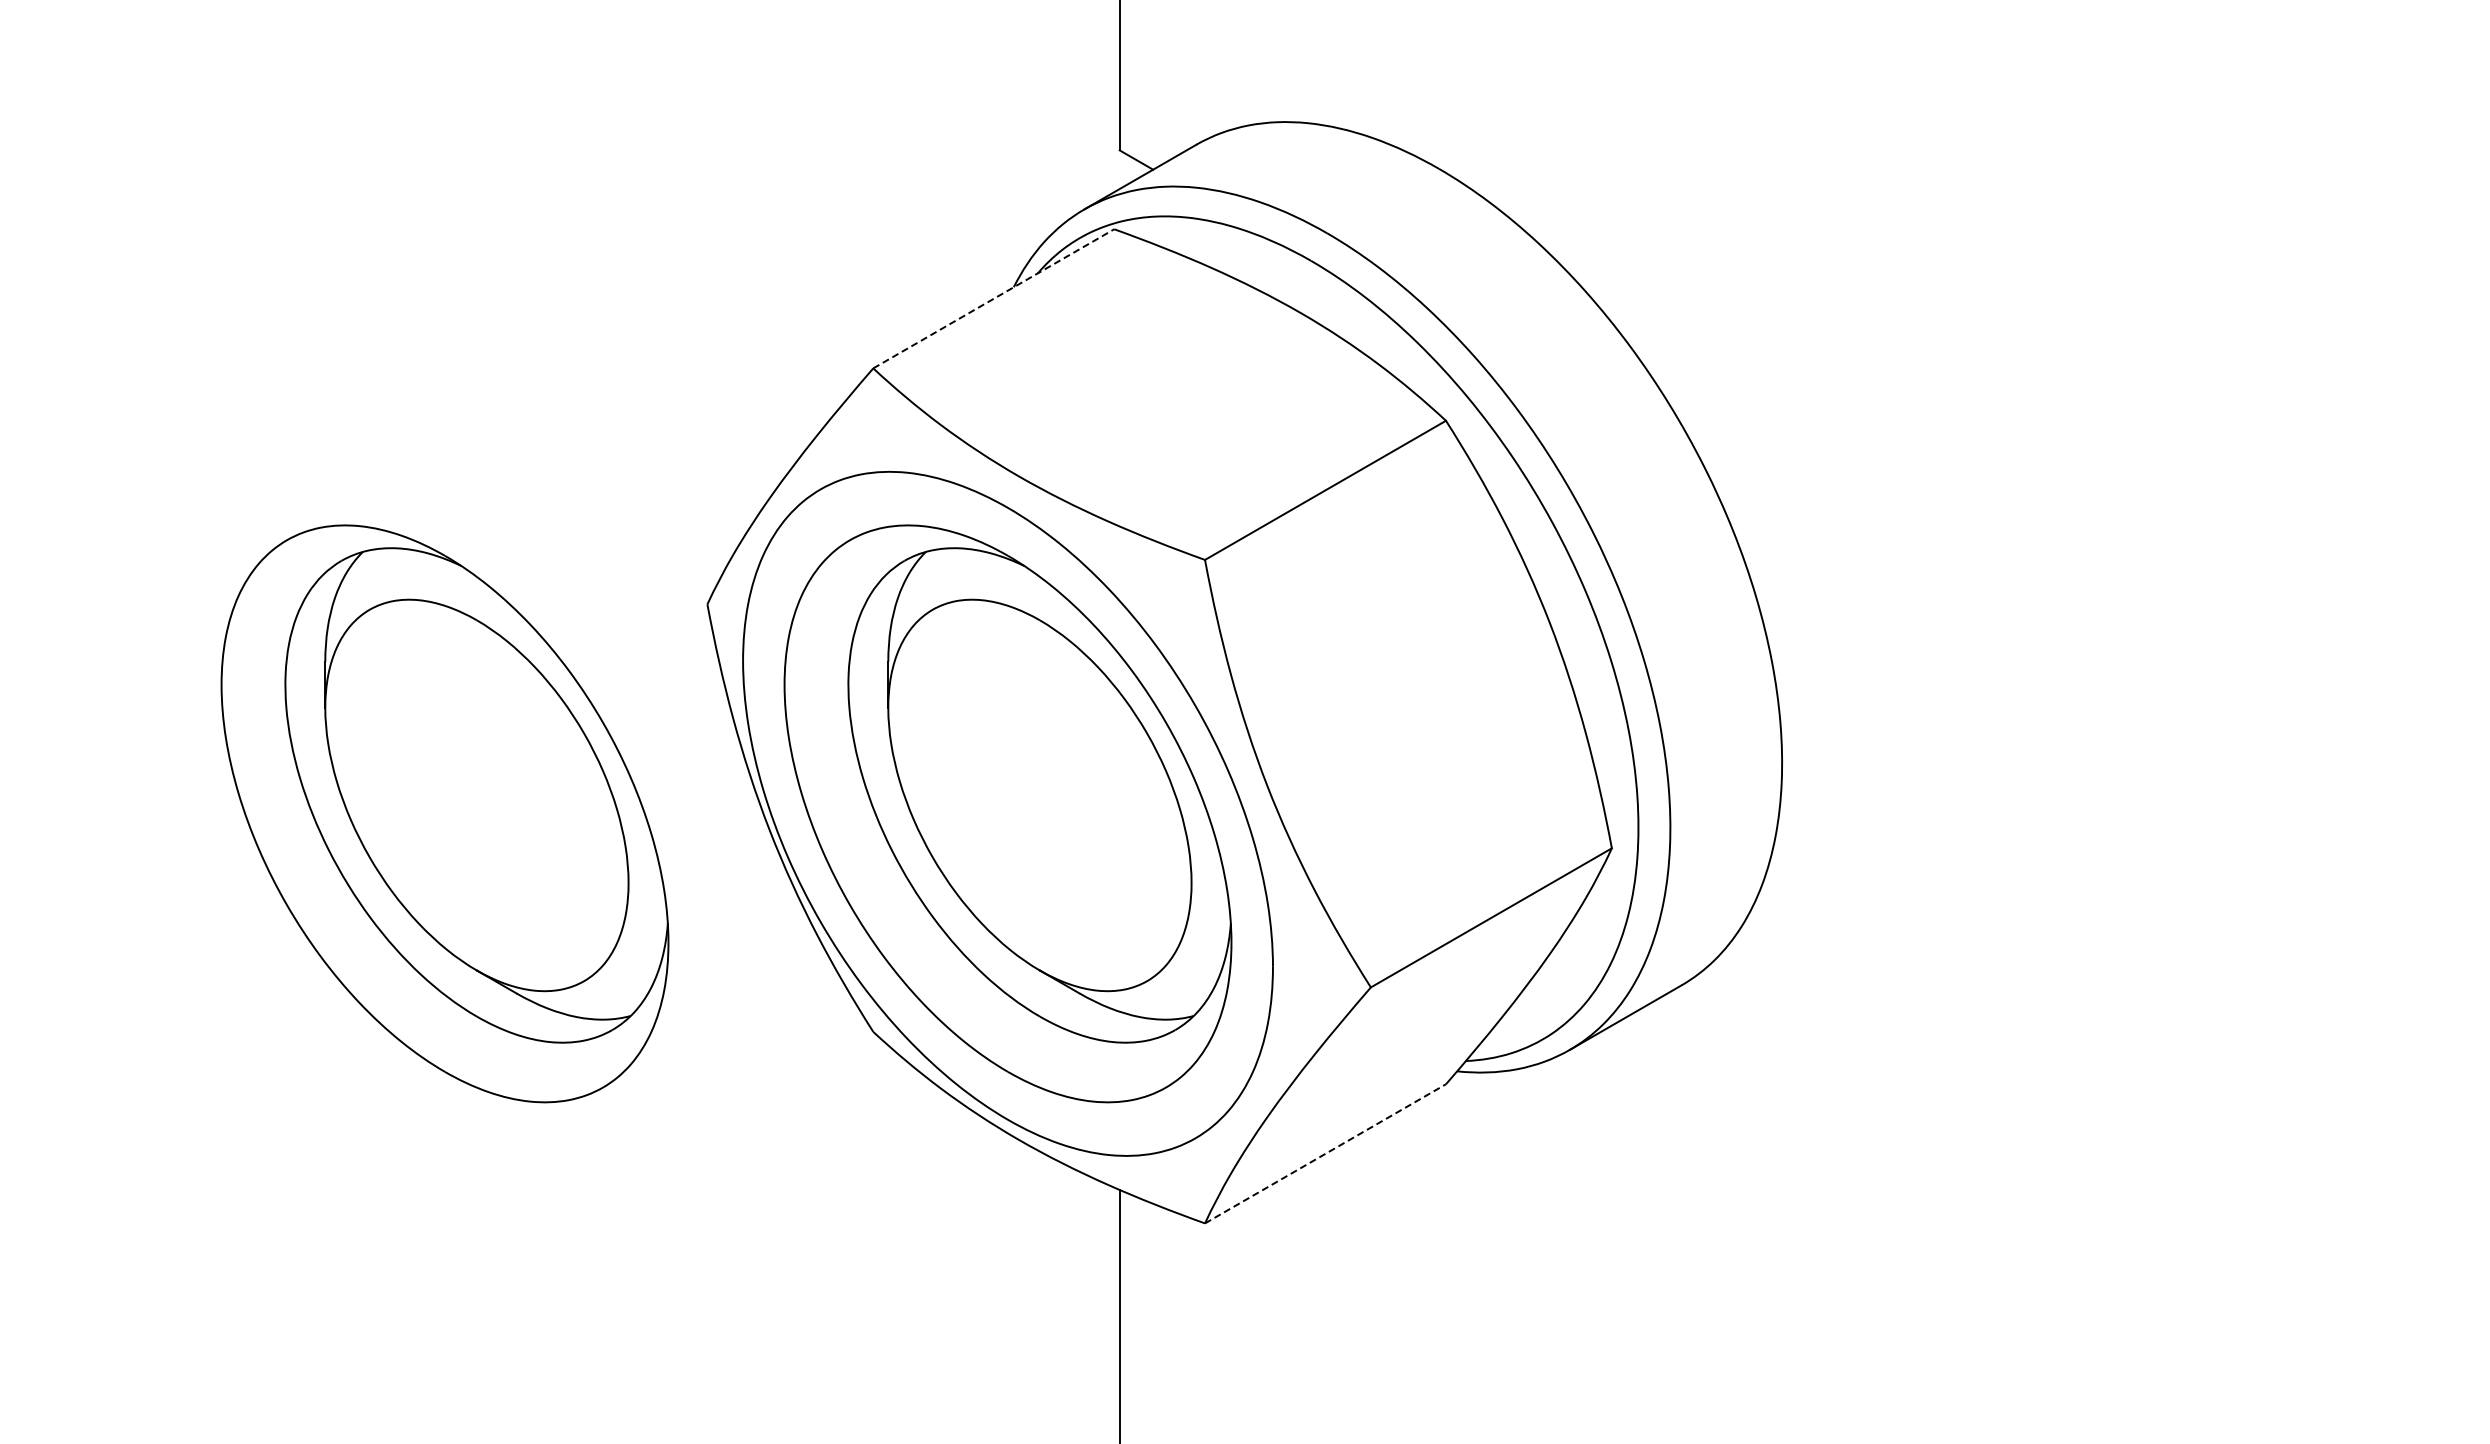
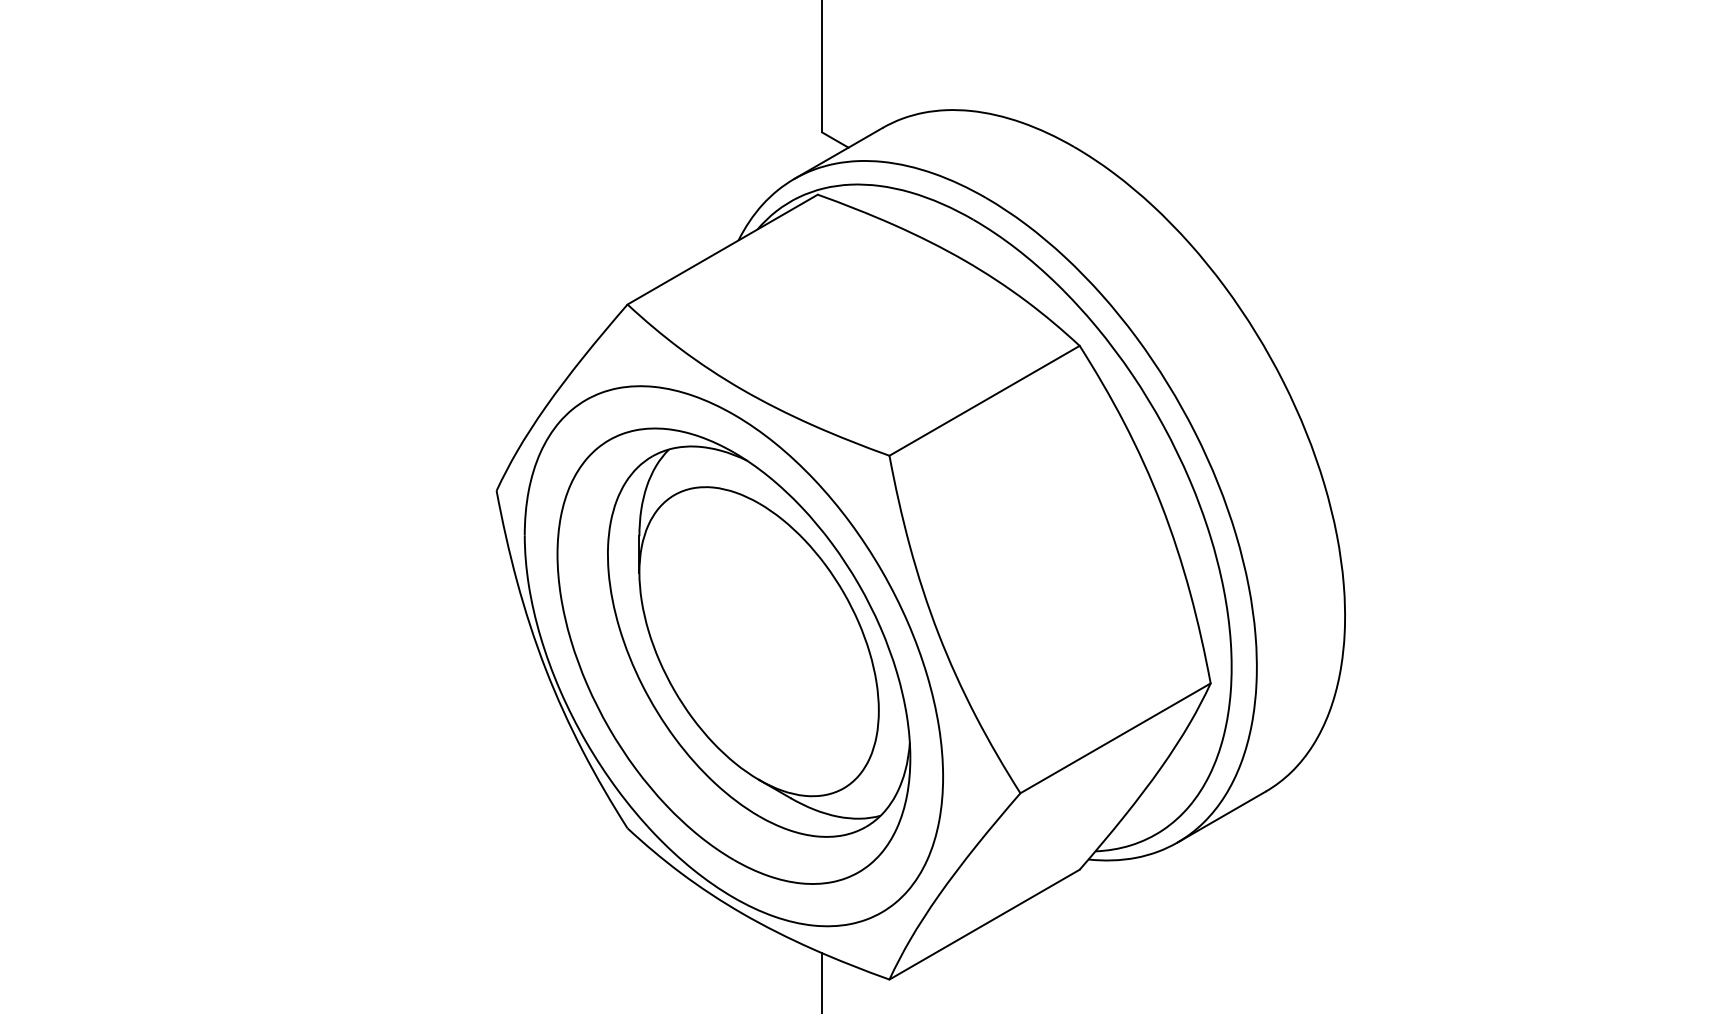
line: (994, 298) -> (723, 249), dashed -> solid
part: (444, 813) -> (289, 655), removed
line: (1325, 1153) -> (984, 924), dashed -> solid

